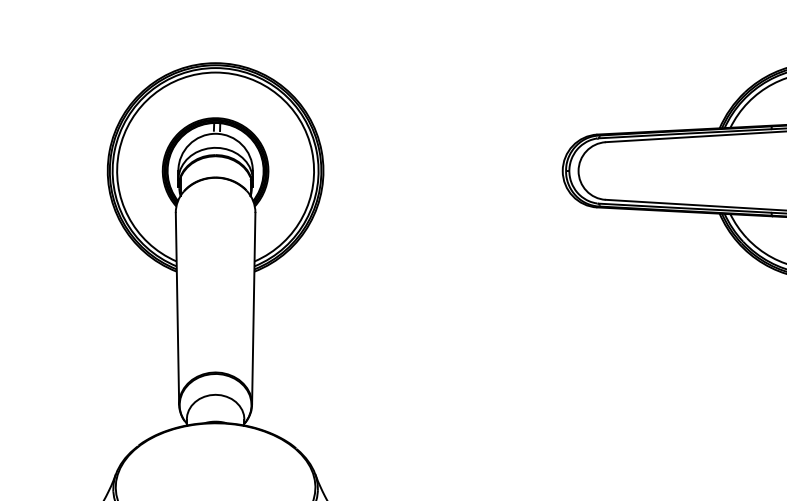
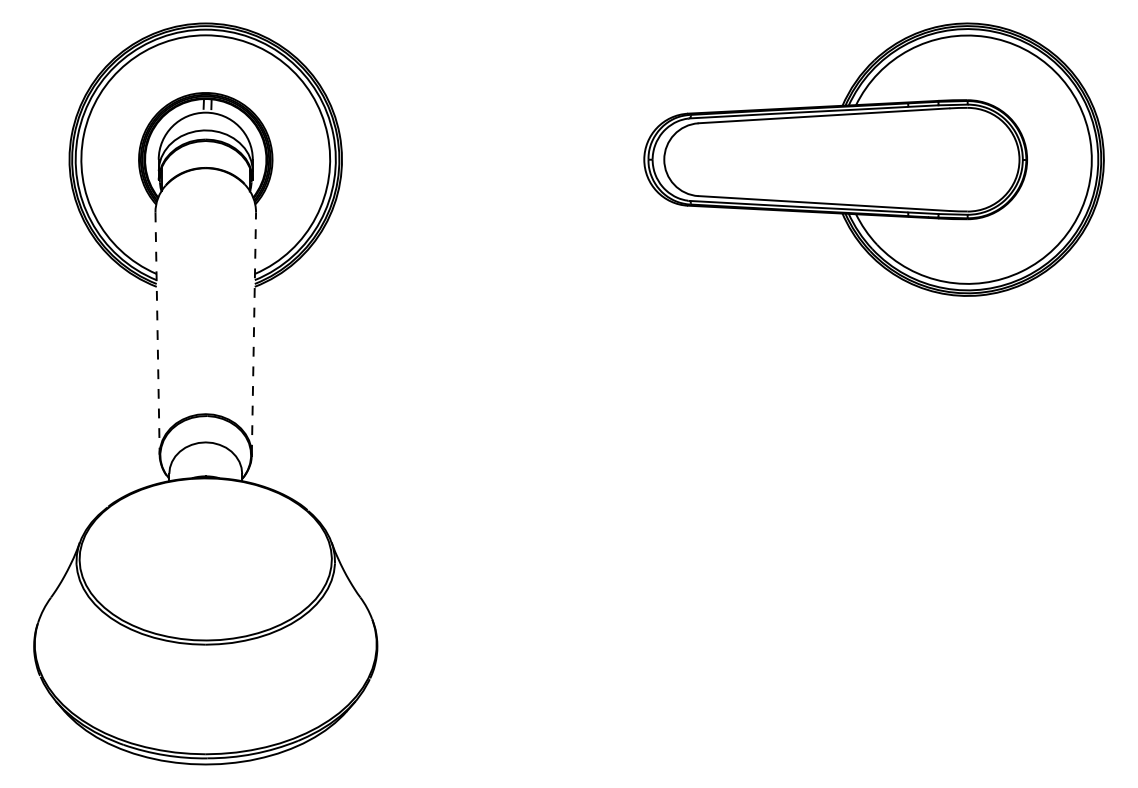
line: (253, 308) -> (253, 333), solid -> dashed
line: (177, 309) -> (157, 334), solid -> dashed

